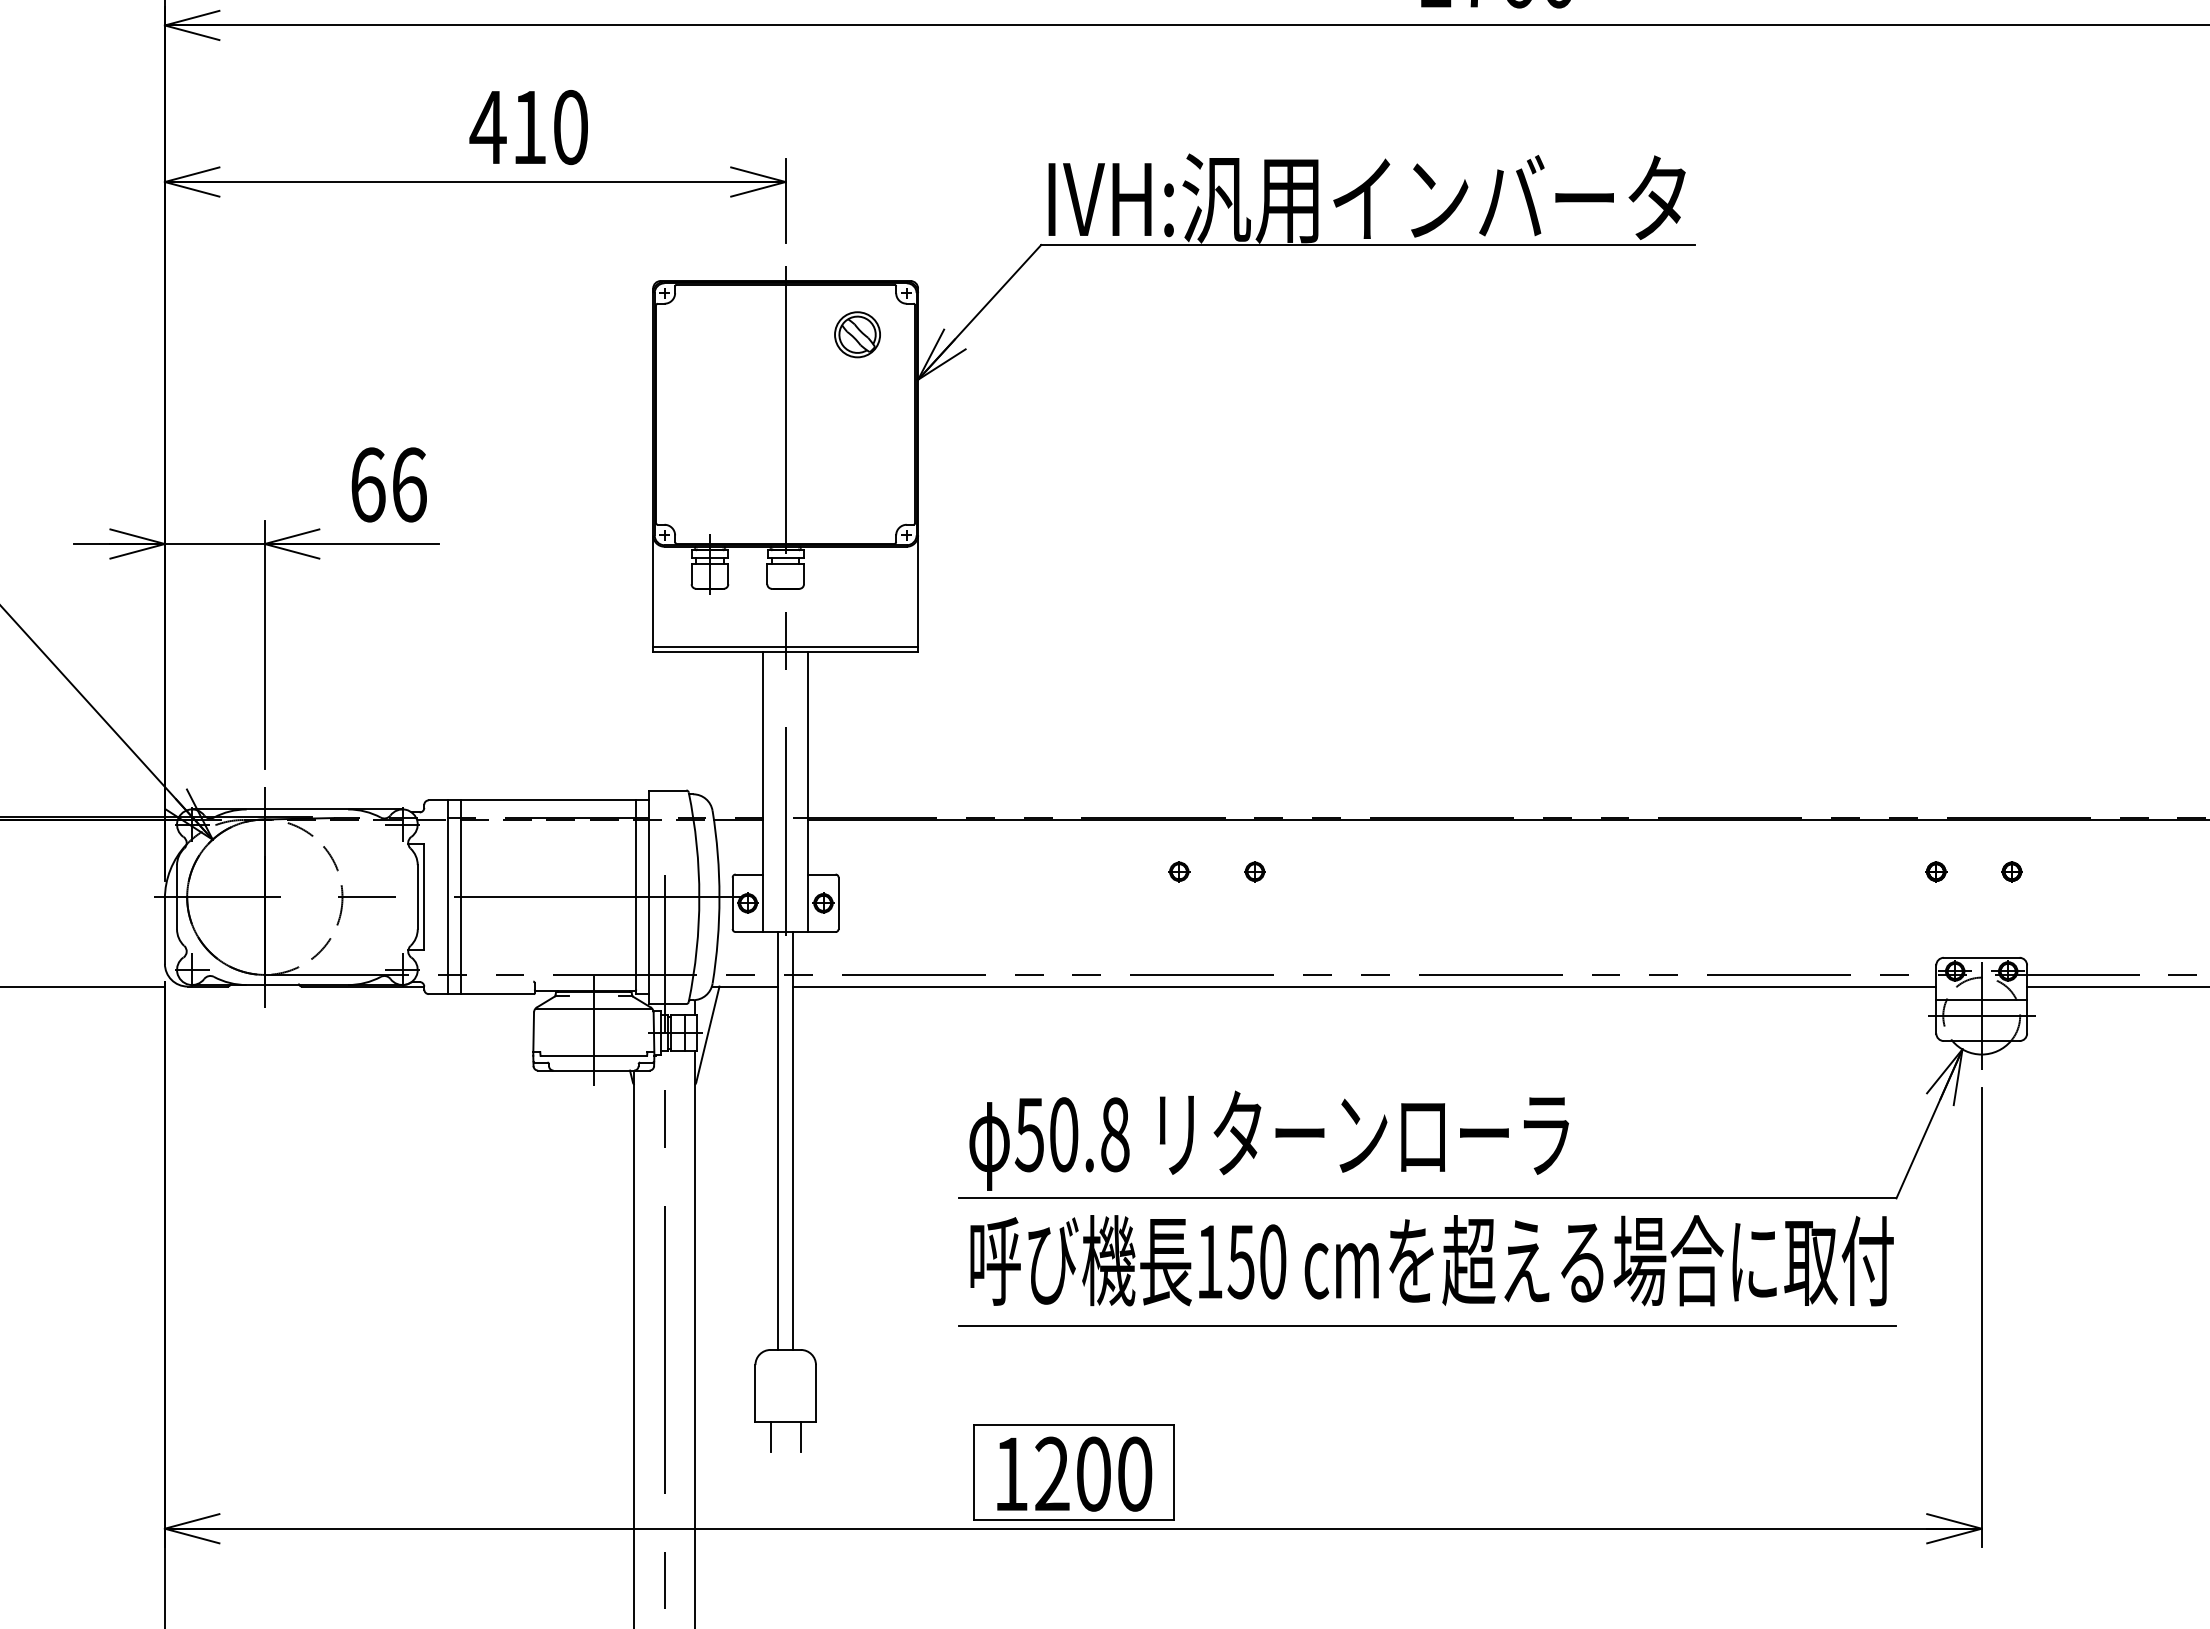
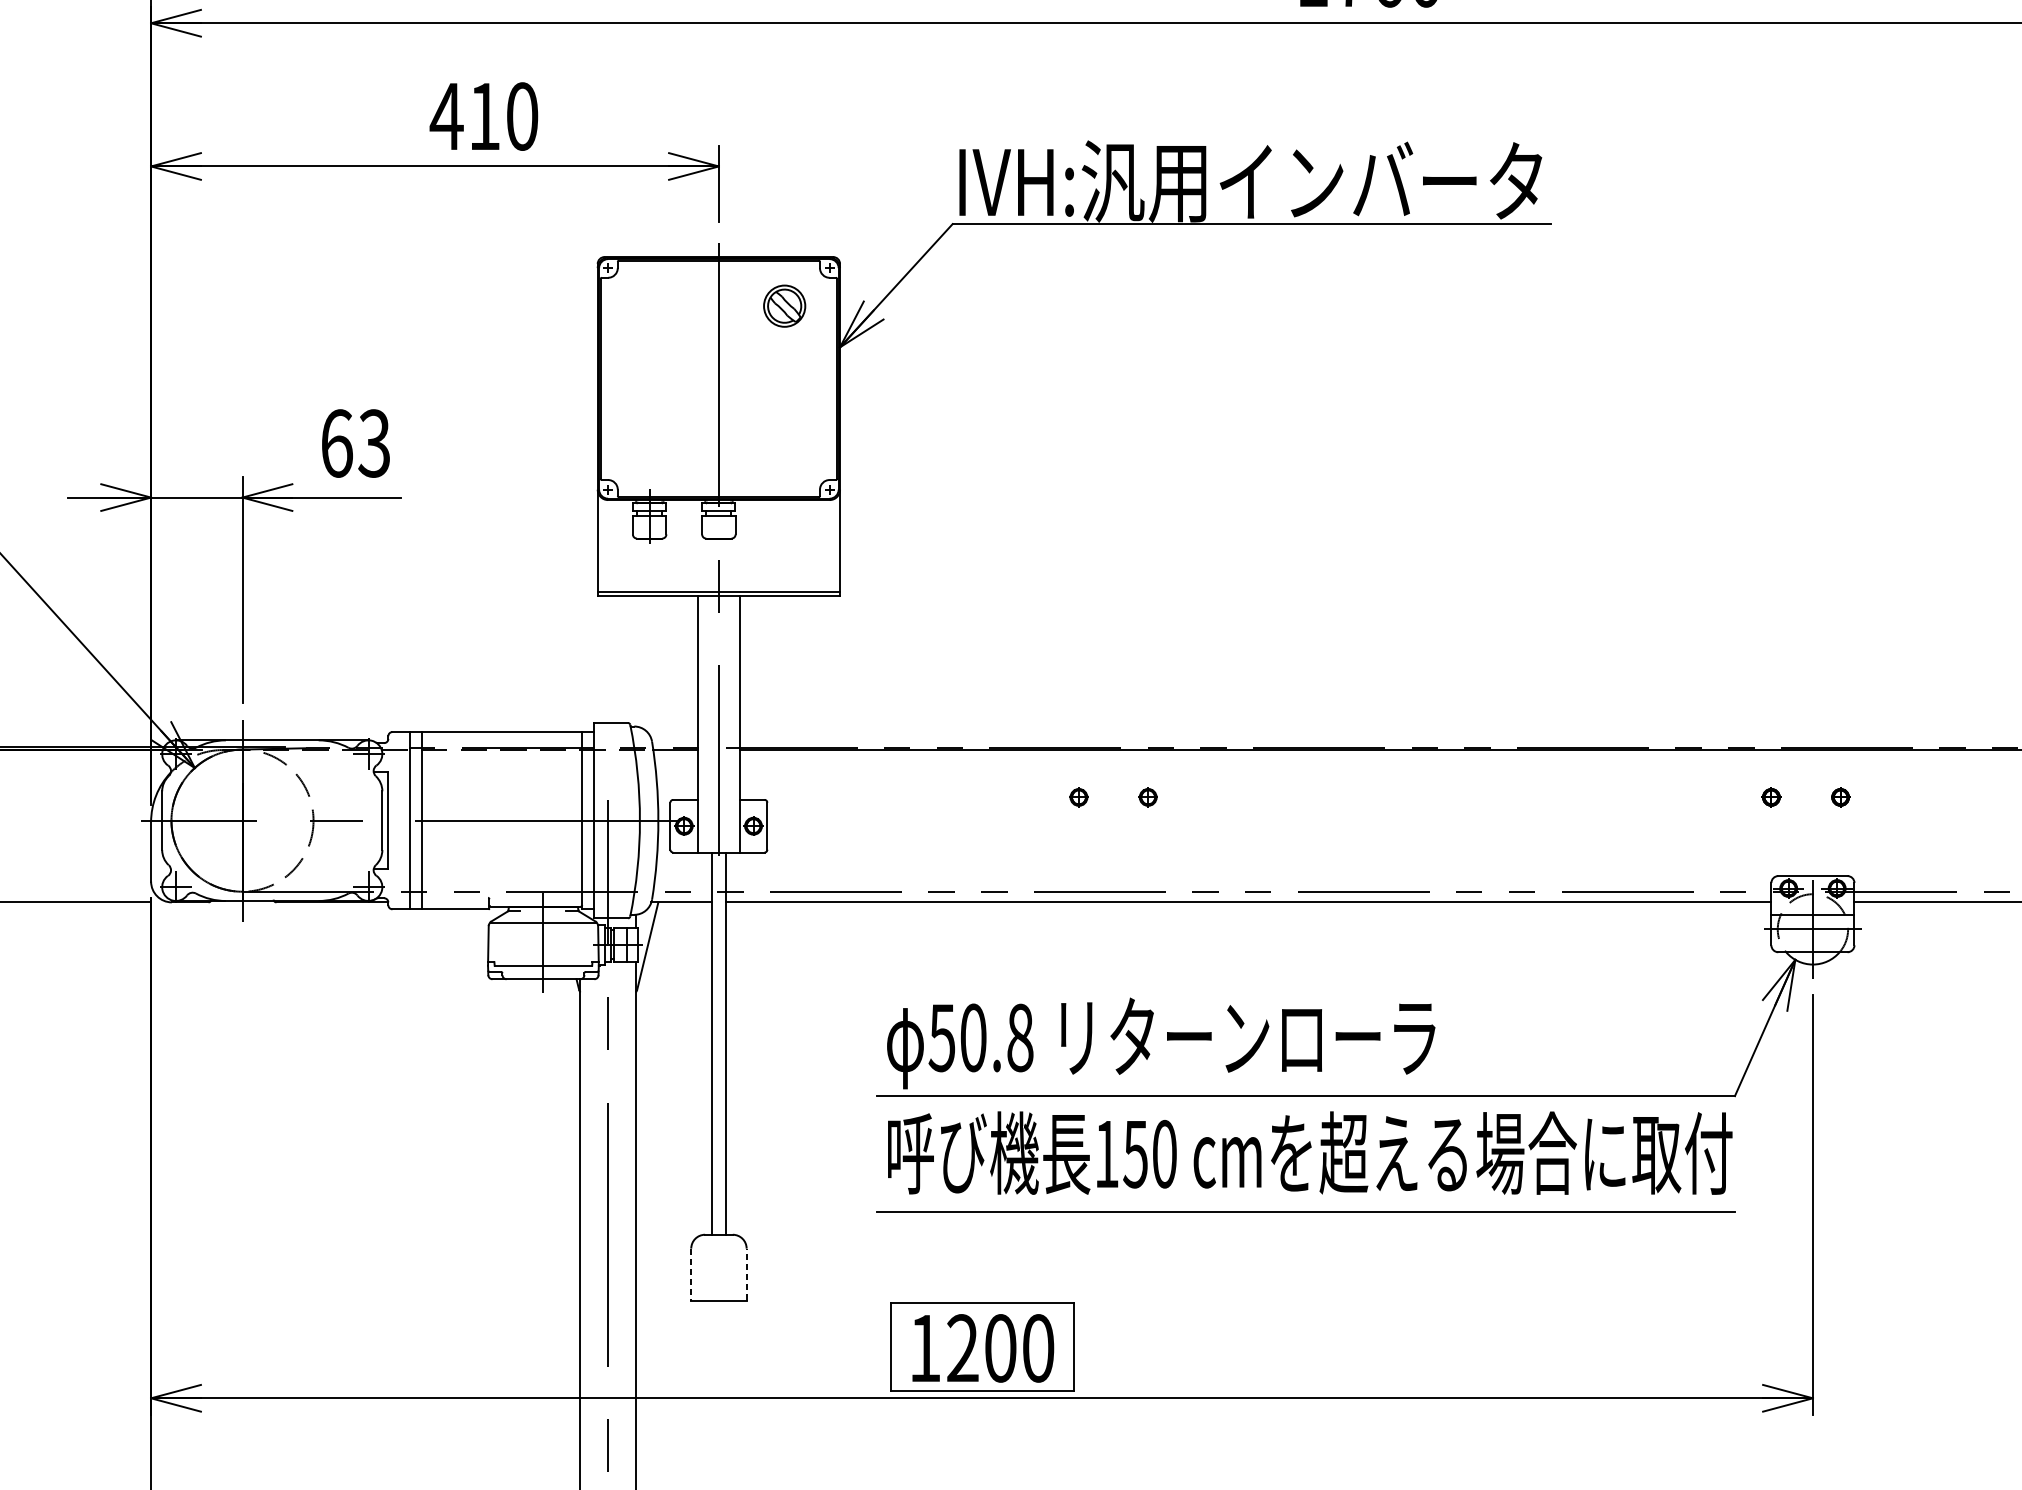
text: (408, 484) -> (373, 443), 66 -> 63
line: (816, 1392) -> (747, 1273), solid -> dashed
line: (755, 1393) -> (691, 1274), solid -> dashed
line: (770, 1436) -> (705, 1313), removed
line: (800, 1436) -> (732, 1313), removed

